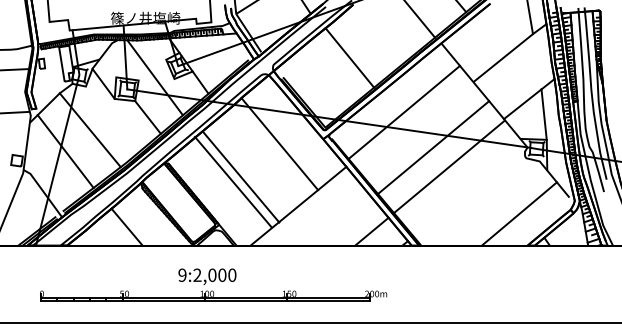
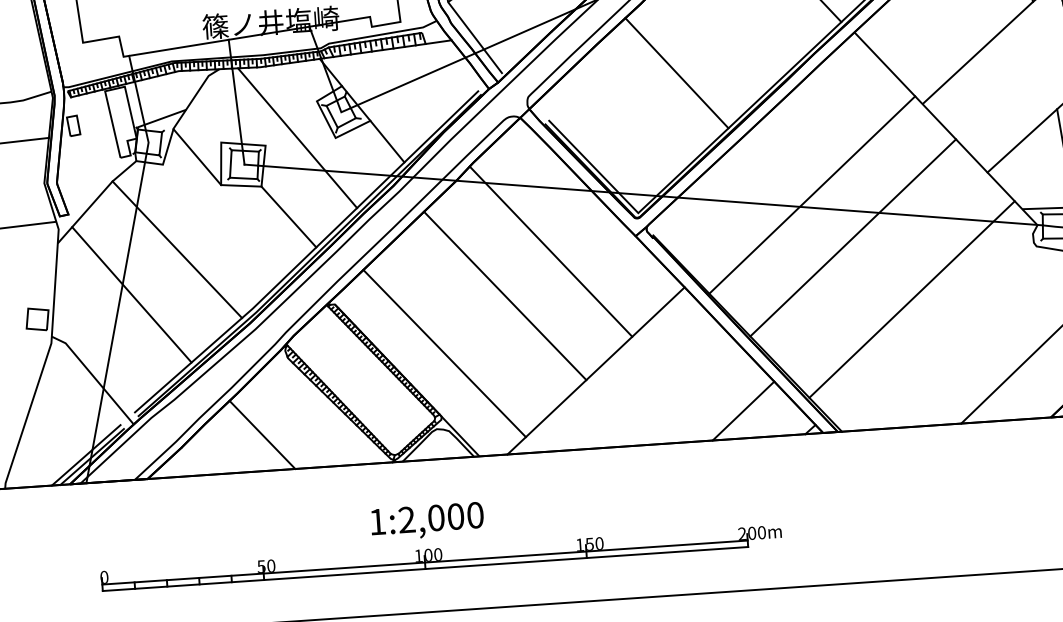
line: (403, 111) -> (810, 193), moved
line: (448, 166) -> (910, 298), moved
line: (240, 176) -> (504, 294), moved
line: (232, 181) -> (442, 352), moved
text: (182, 274) -> (377, 520), 9:2,000 -> 1:2,000

